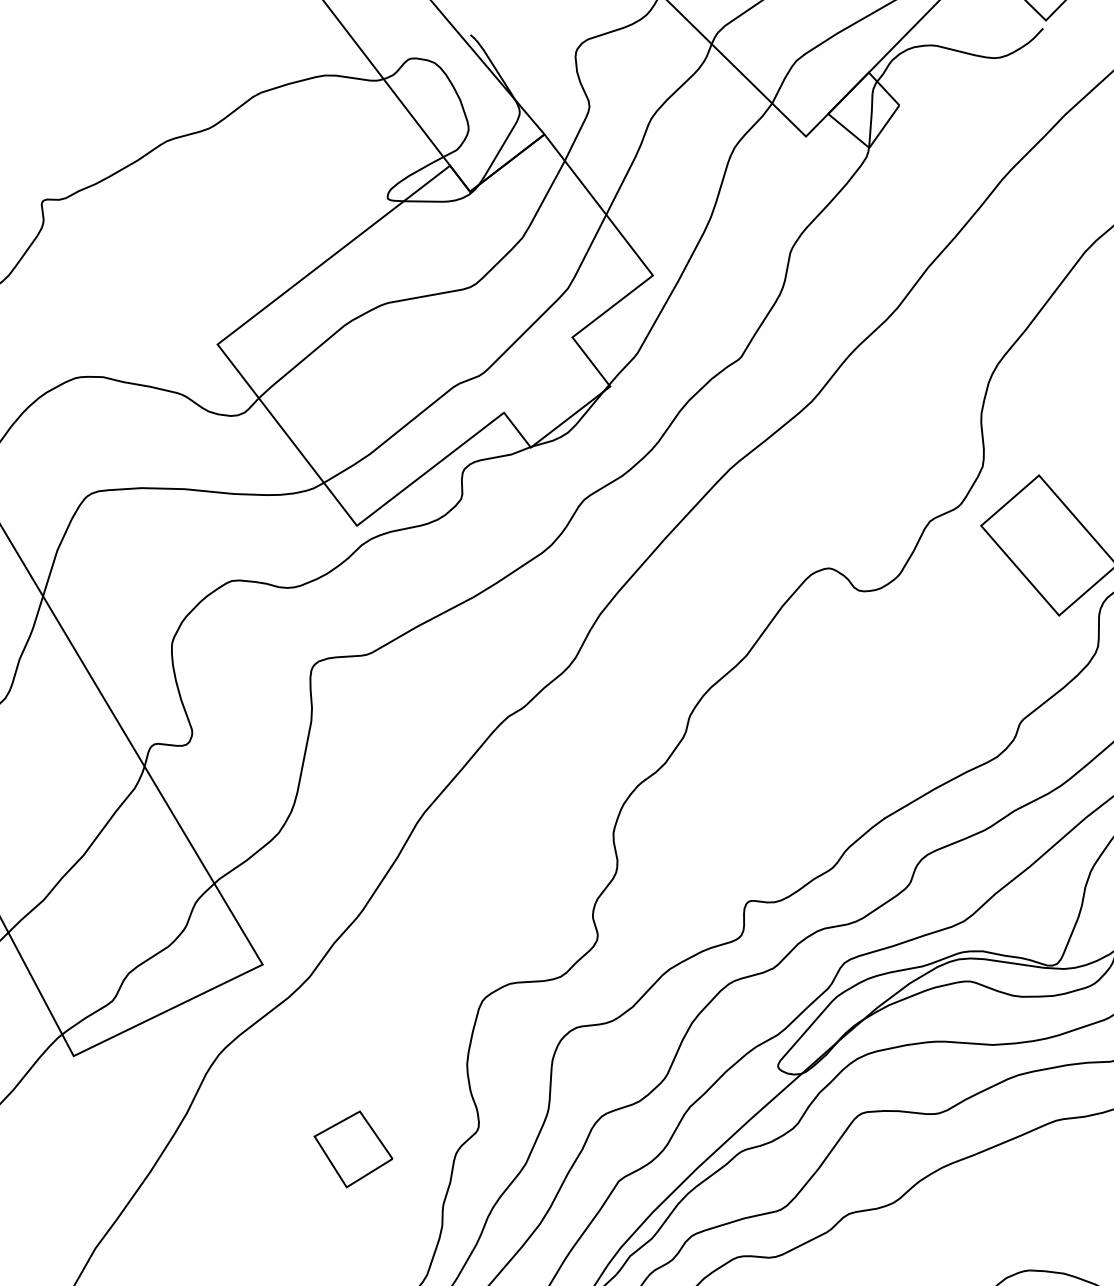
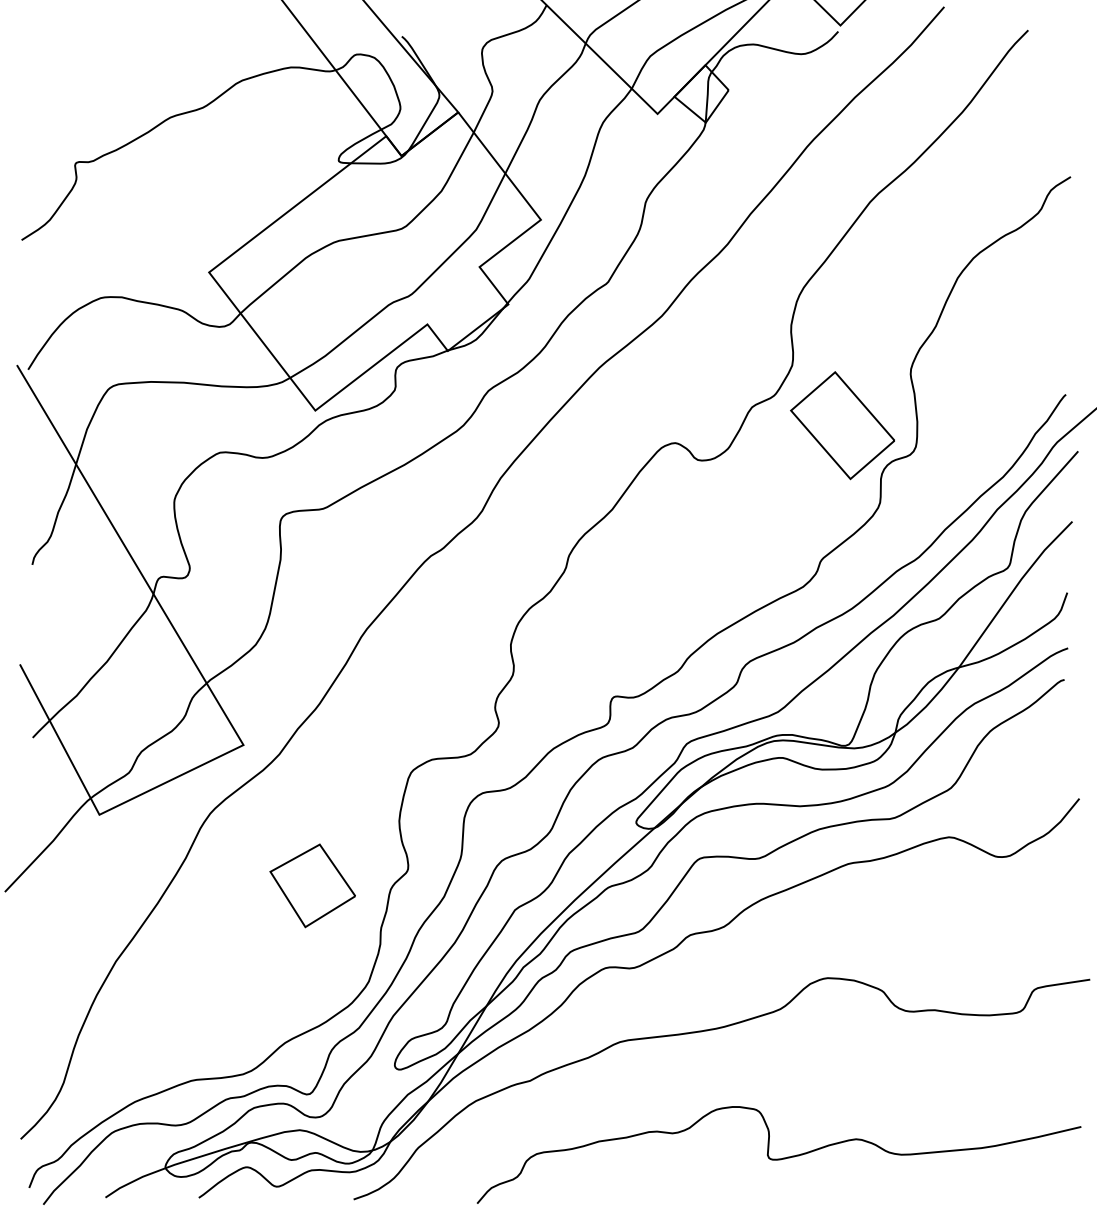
part: (353, 1148) -> (312, 885), size x1.43

